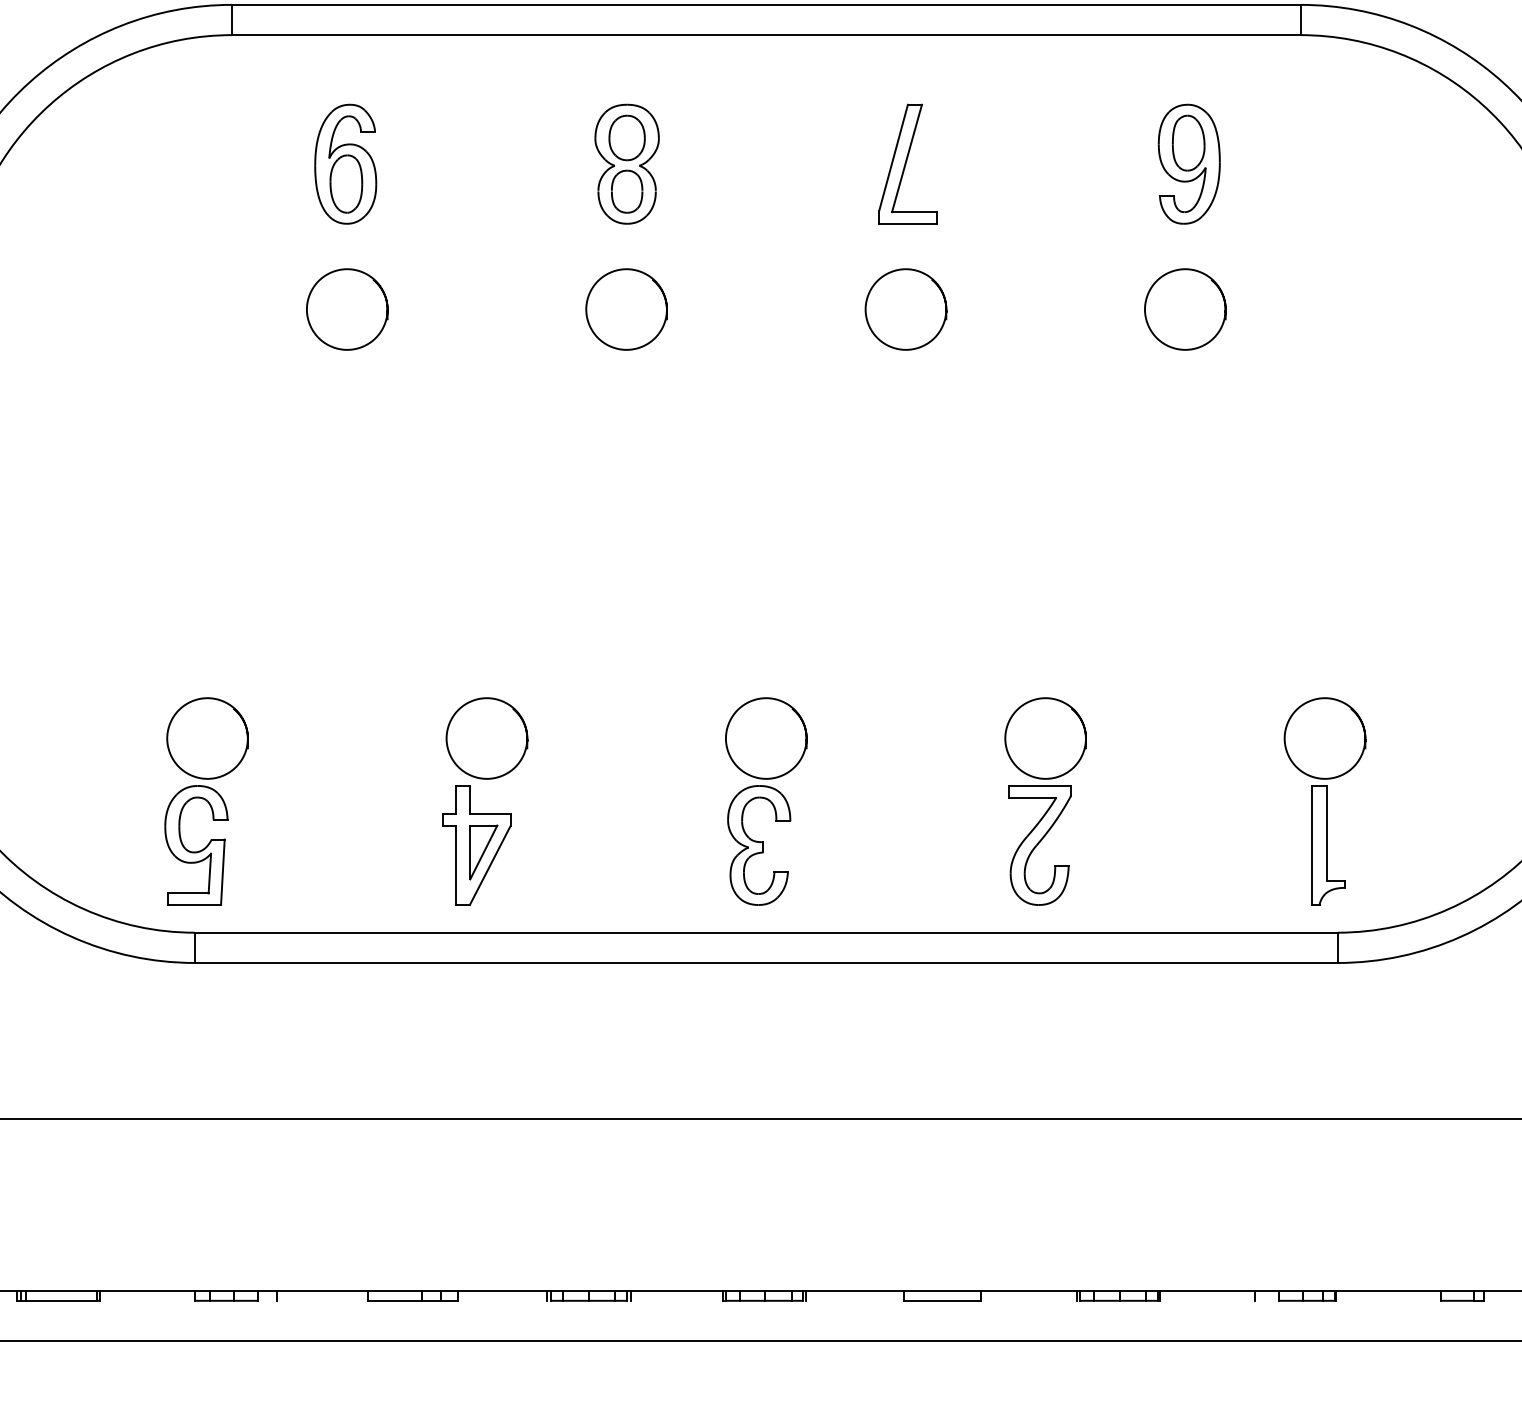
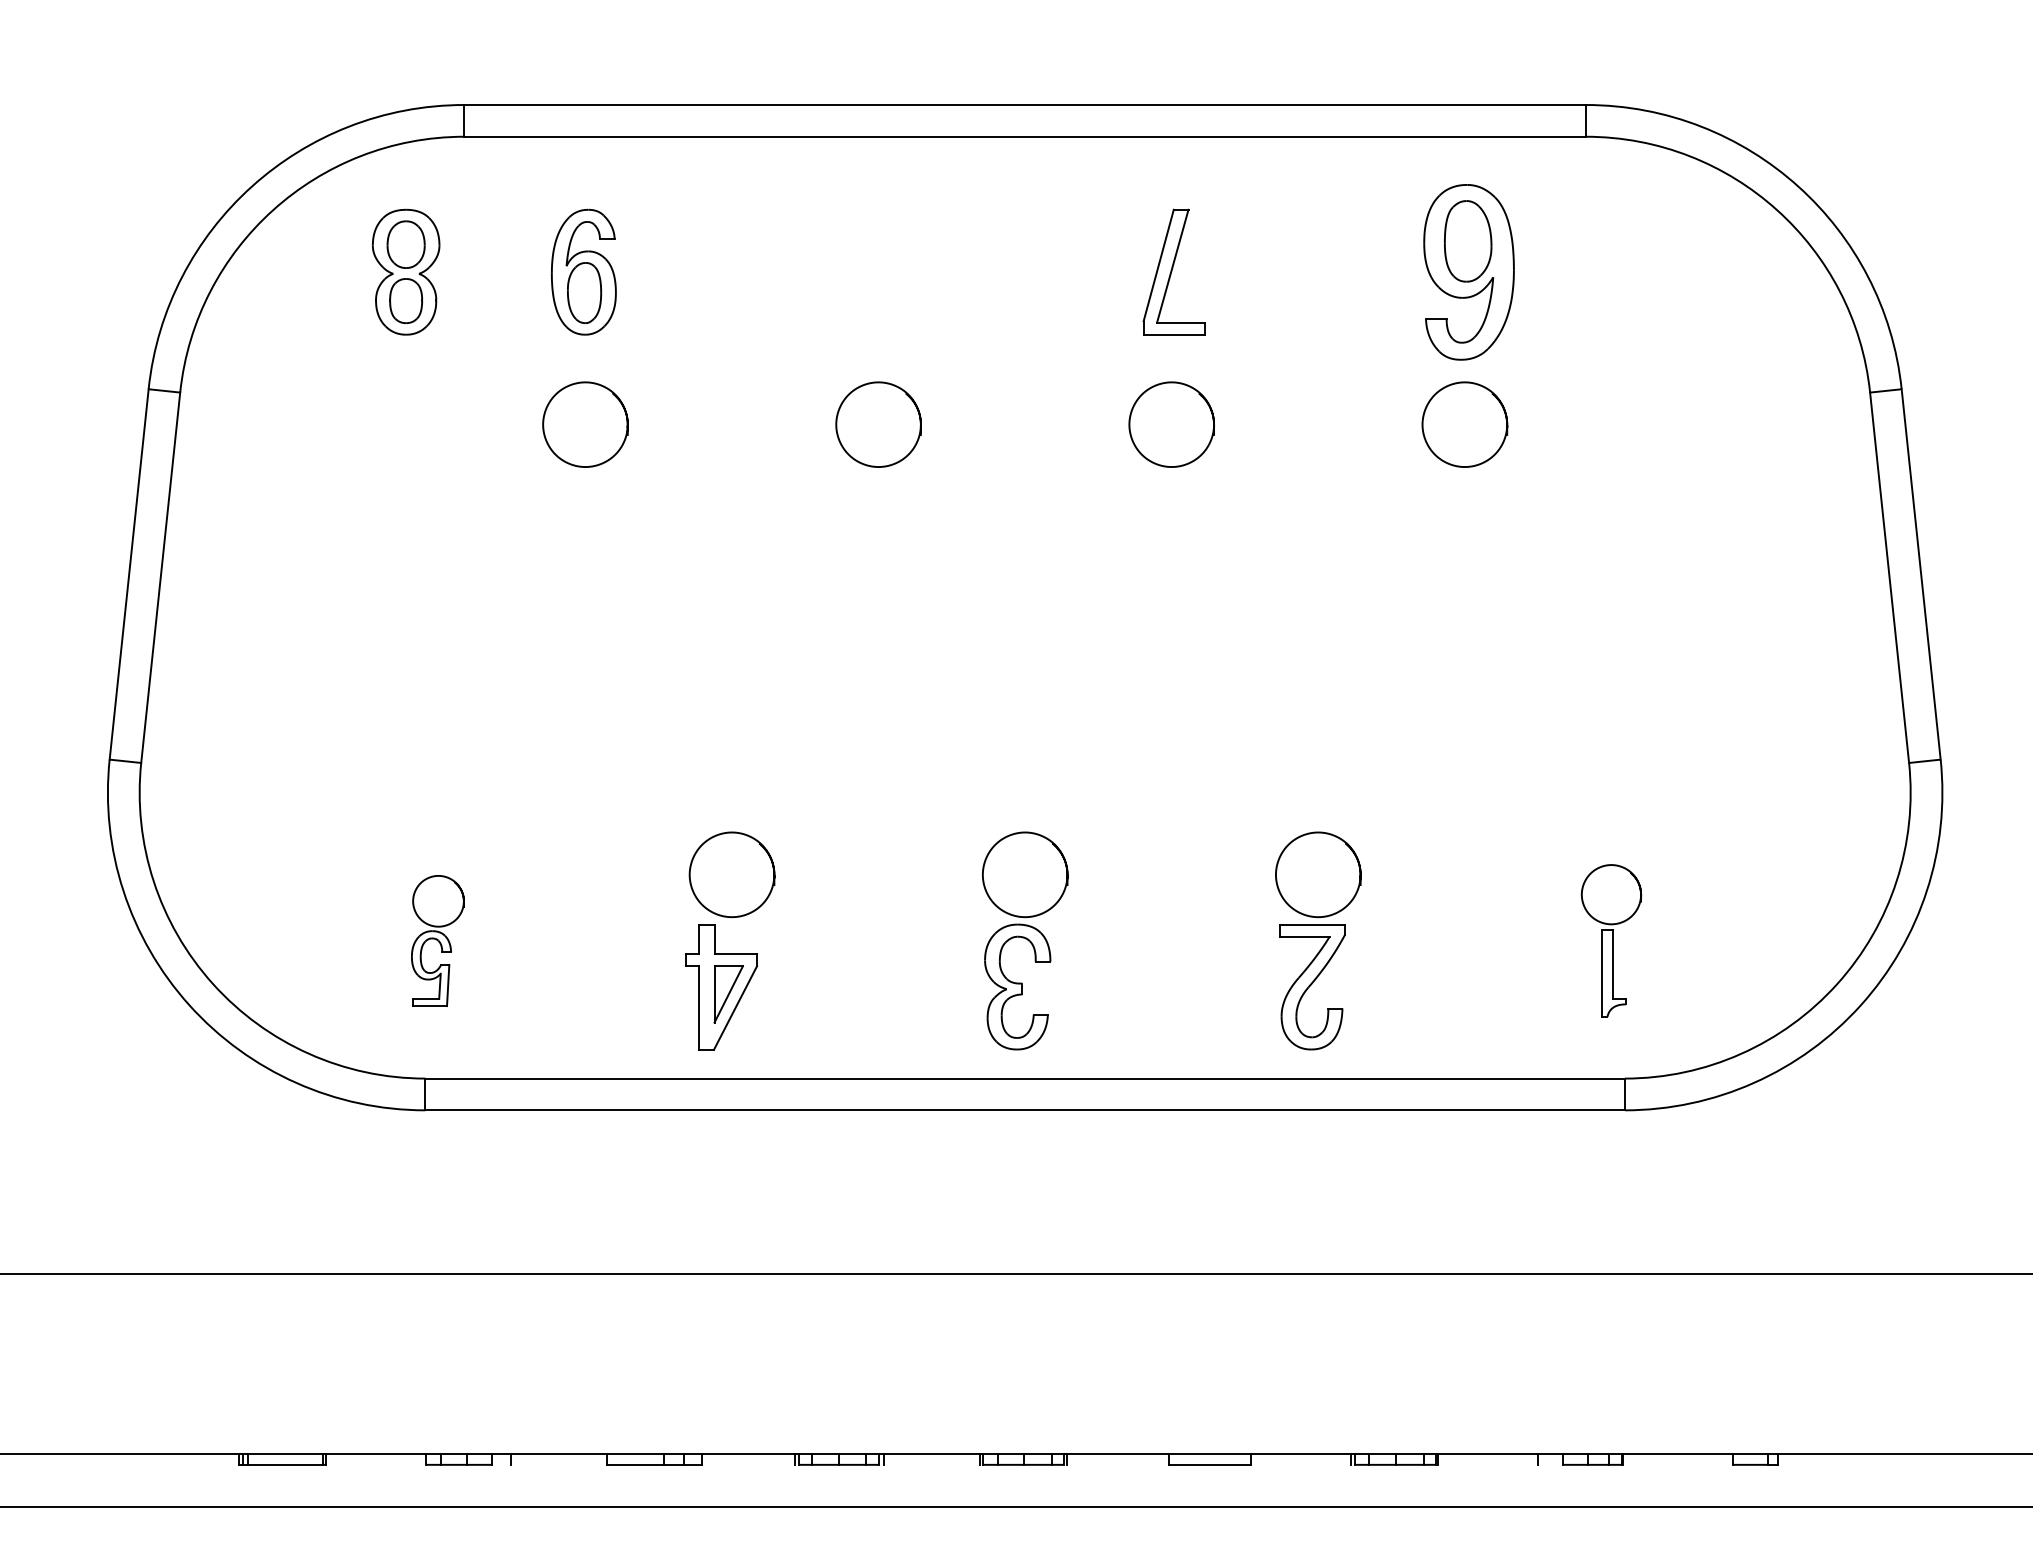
part: (627, 163) -> (406, 271), moved
part: (1188, 163) -> (1468, 271), size x1.4
part: (206, 801) -> (437, 940), size x0.6
part: (1325, 801) -> (1611, 940), size x0.7

